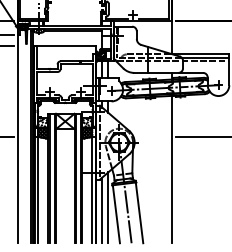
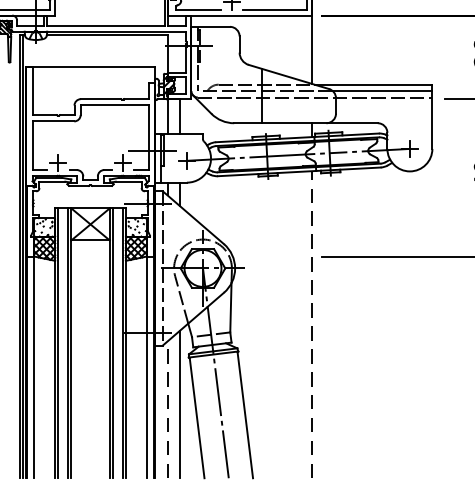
line: (171, 169) -> (311, 324), solid -> dashed
line: (102, 210) -> (168, 409), solid -> dashed

